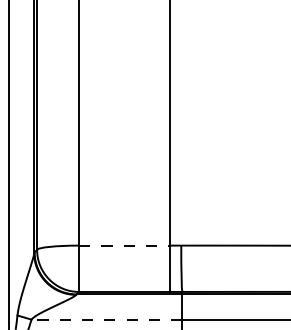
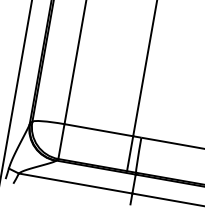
line: (124, 245) -> (98, 130), dashed -> solid
line: (106, 319) -> (75, 183), dashed -> solid

